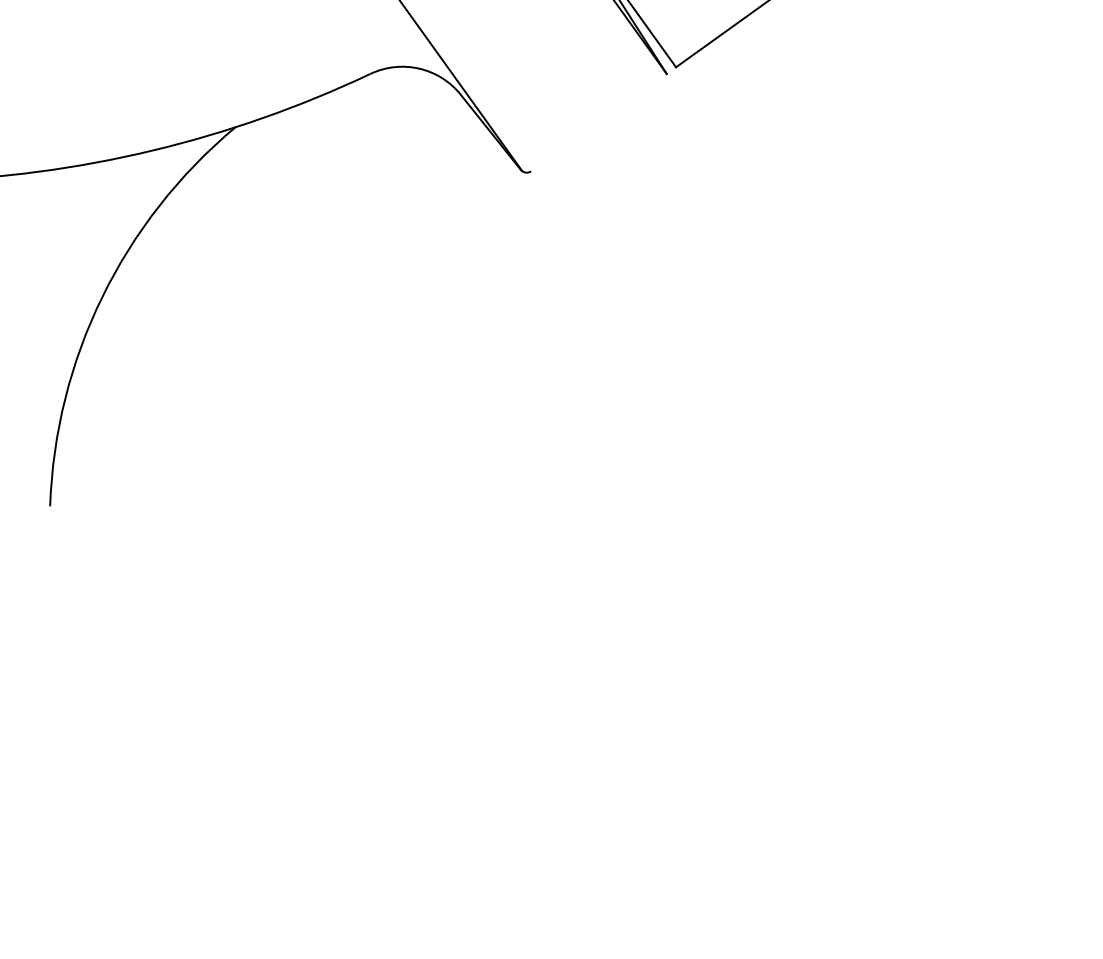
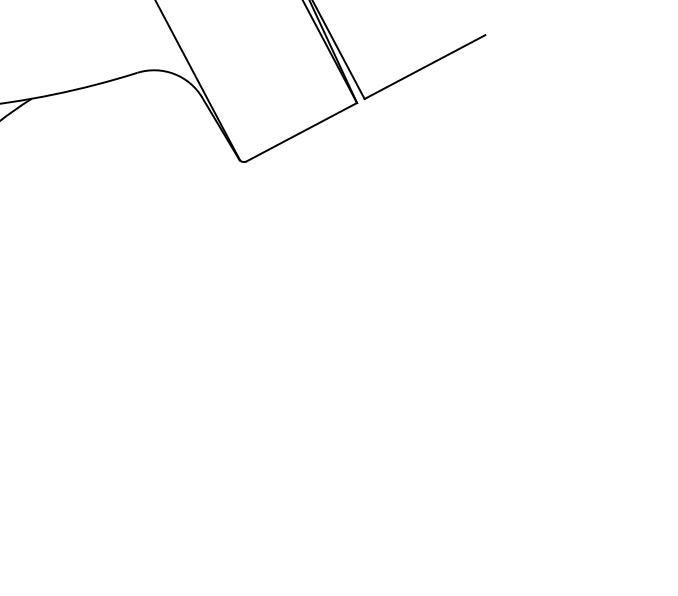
line: (598, 122) -> (301, 132), added

